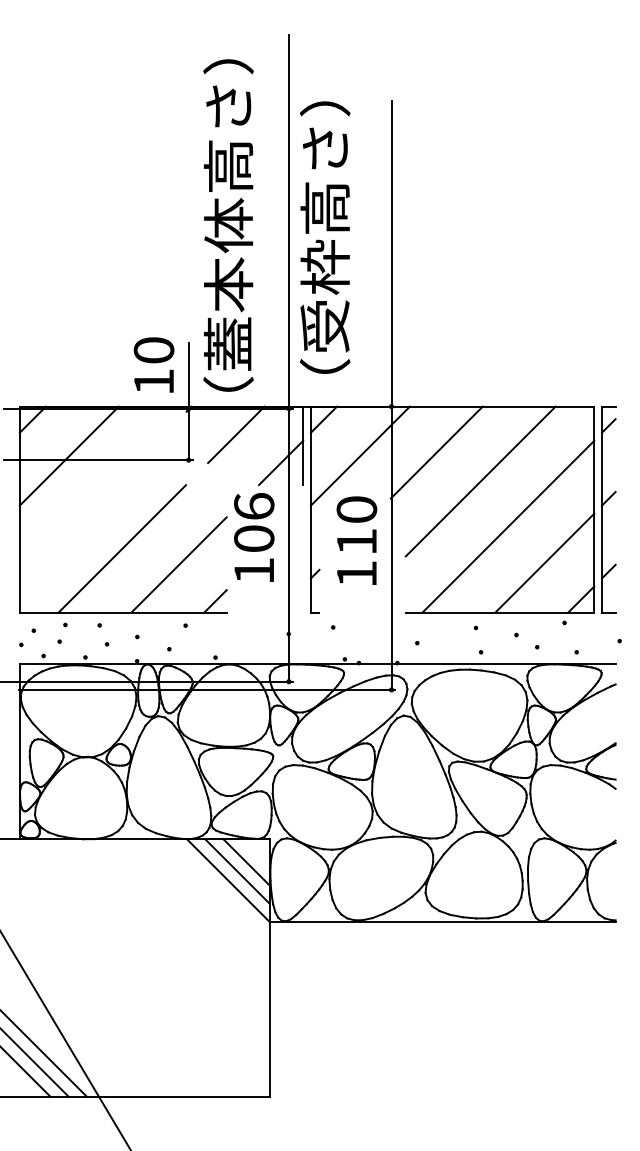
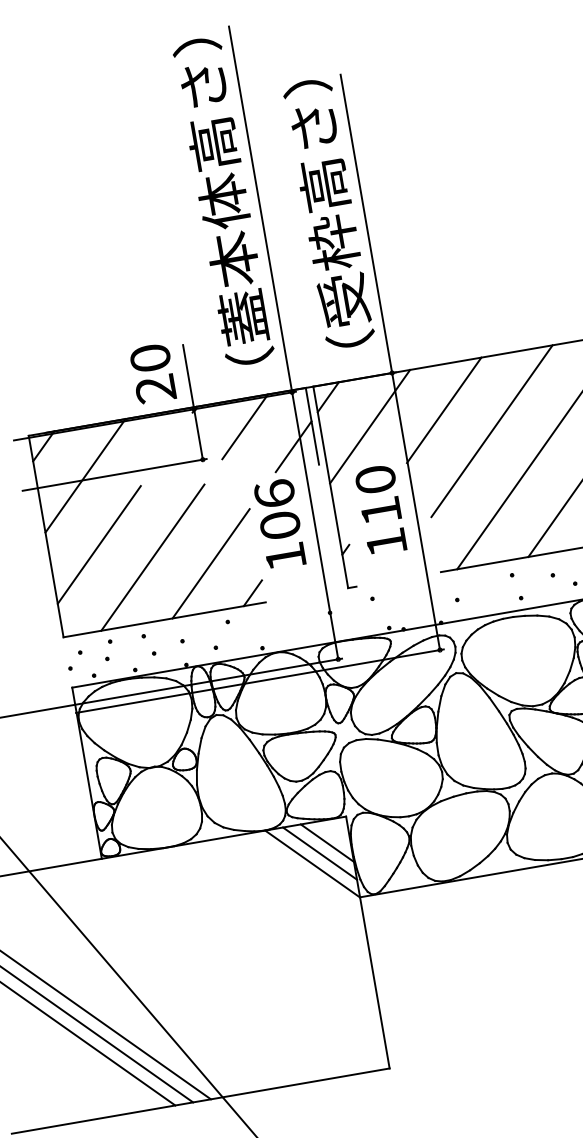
text: (228, 225) -> (223, 201), moved
text: (325, 237) -> (329, 213), moved
text: (153, 382) -> (155, 389), 10 -> 20
line: (70, 526) -> (98, 544), added

